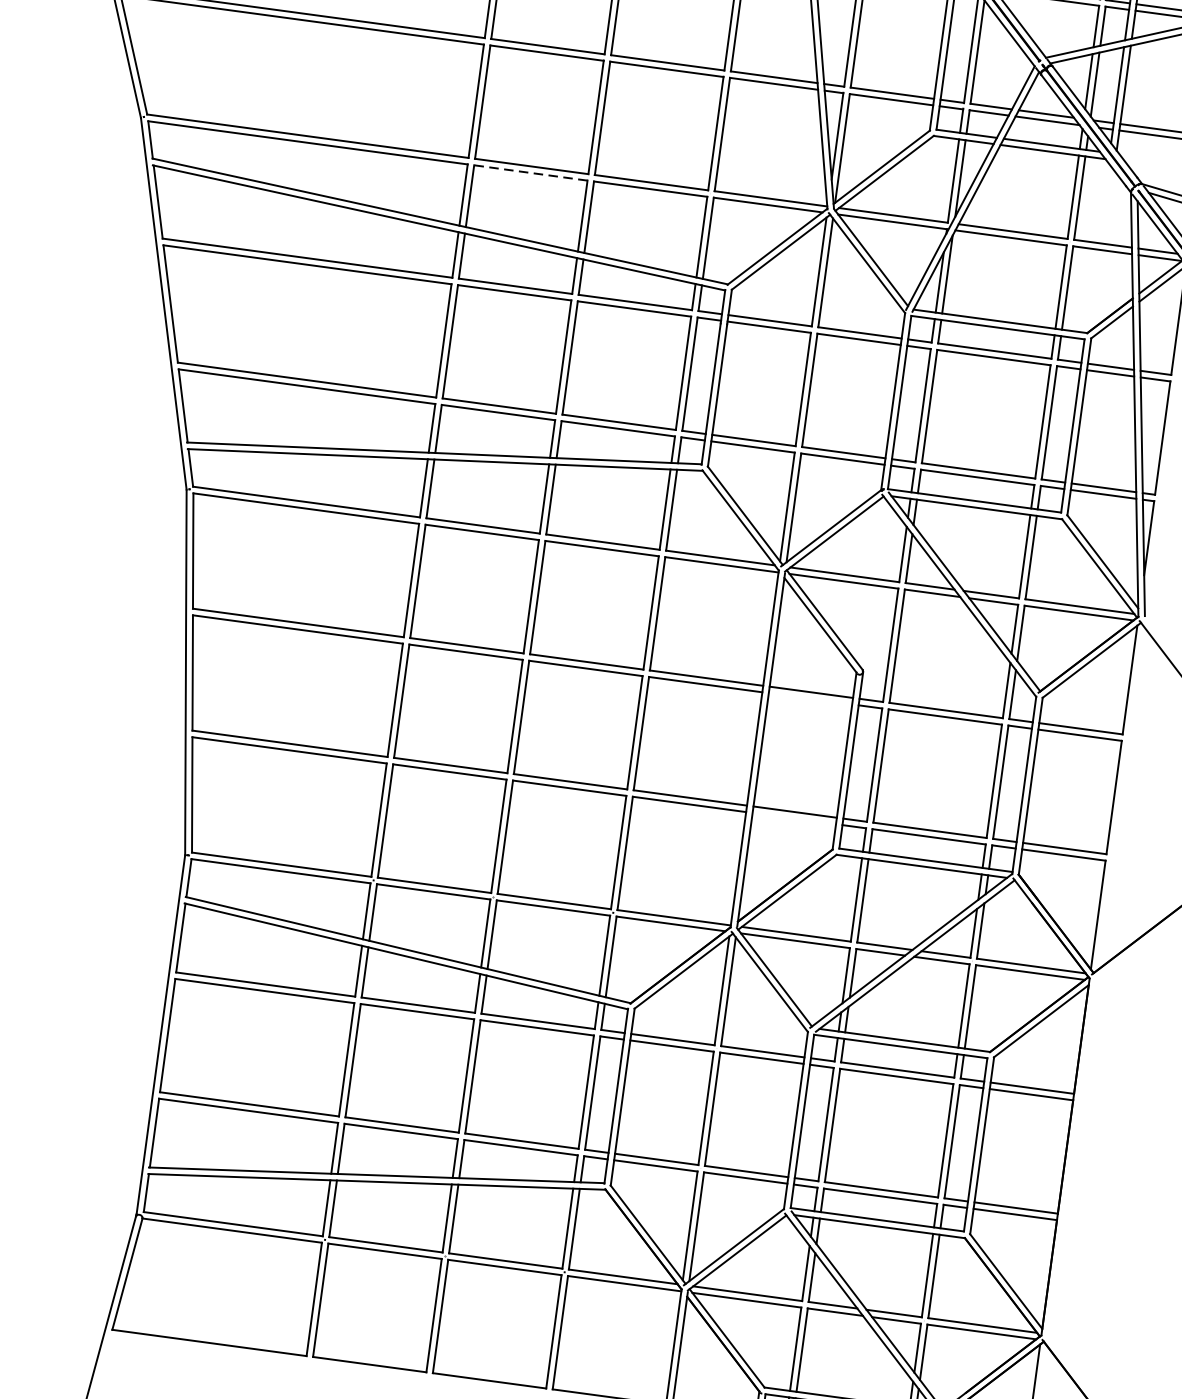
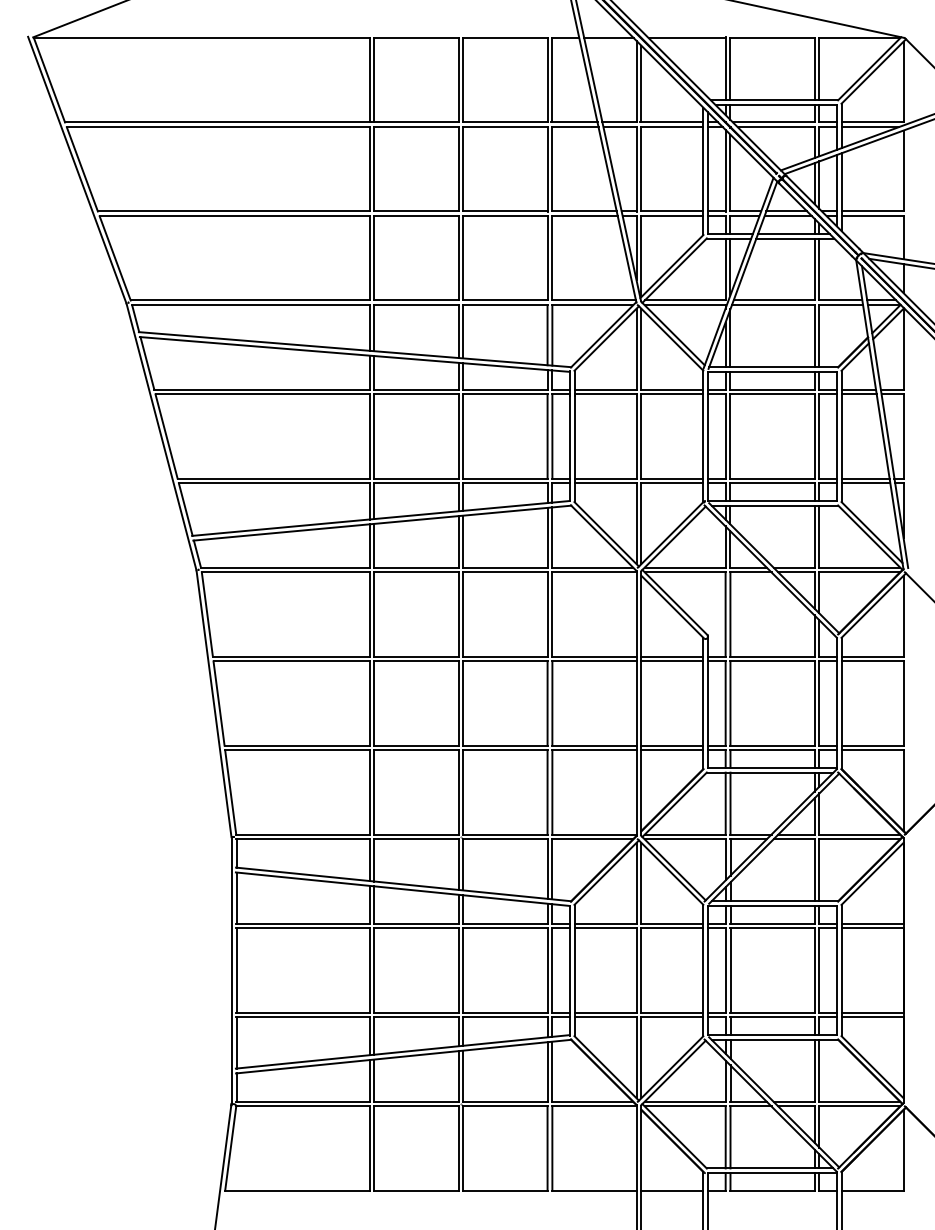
line: (529, 173) -> (415, 305), dashed -> solid
line: (810, 698) -> (672, 661), added
line: (794, 818) -> (672, 750), added

